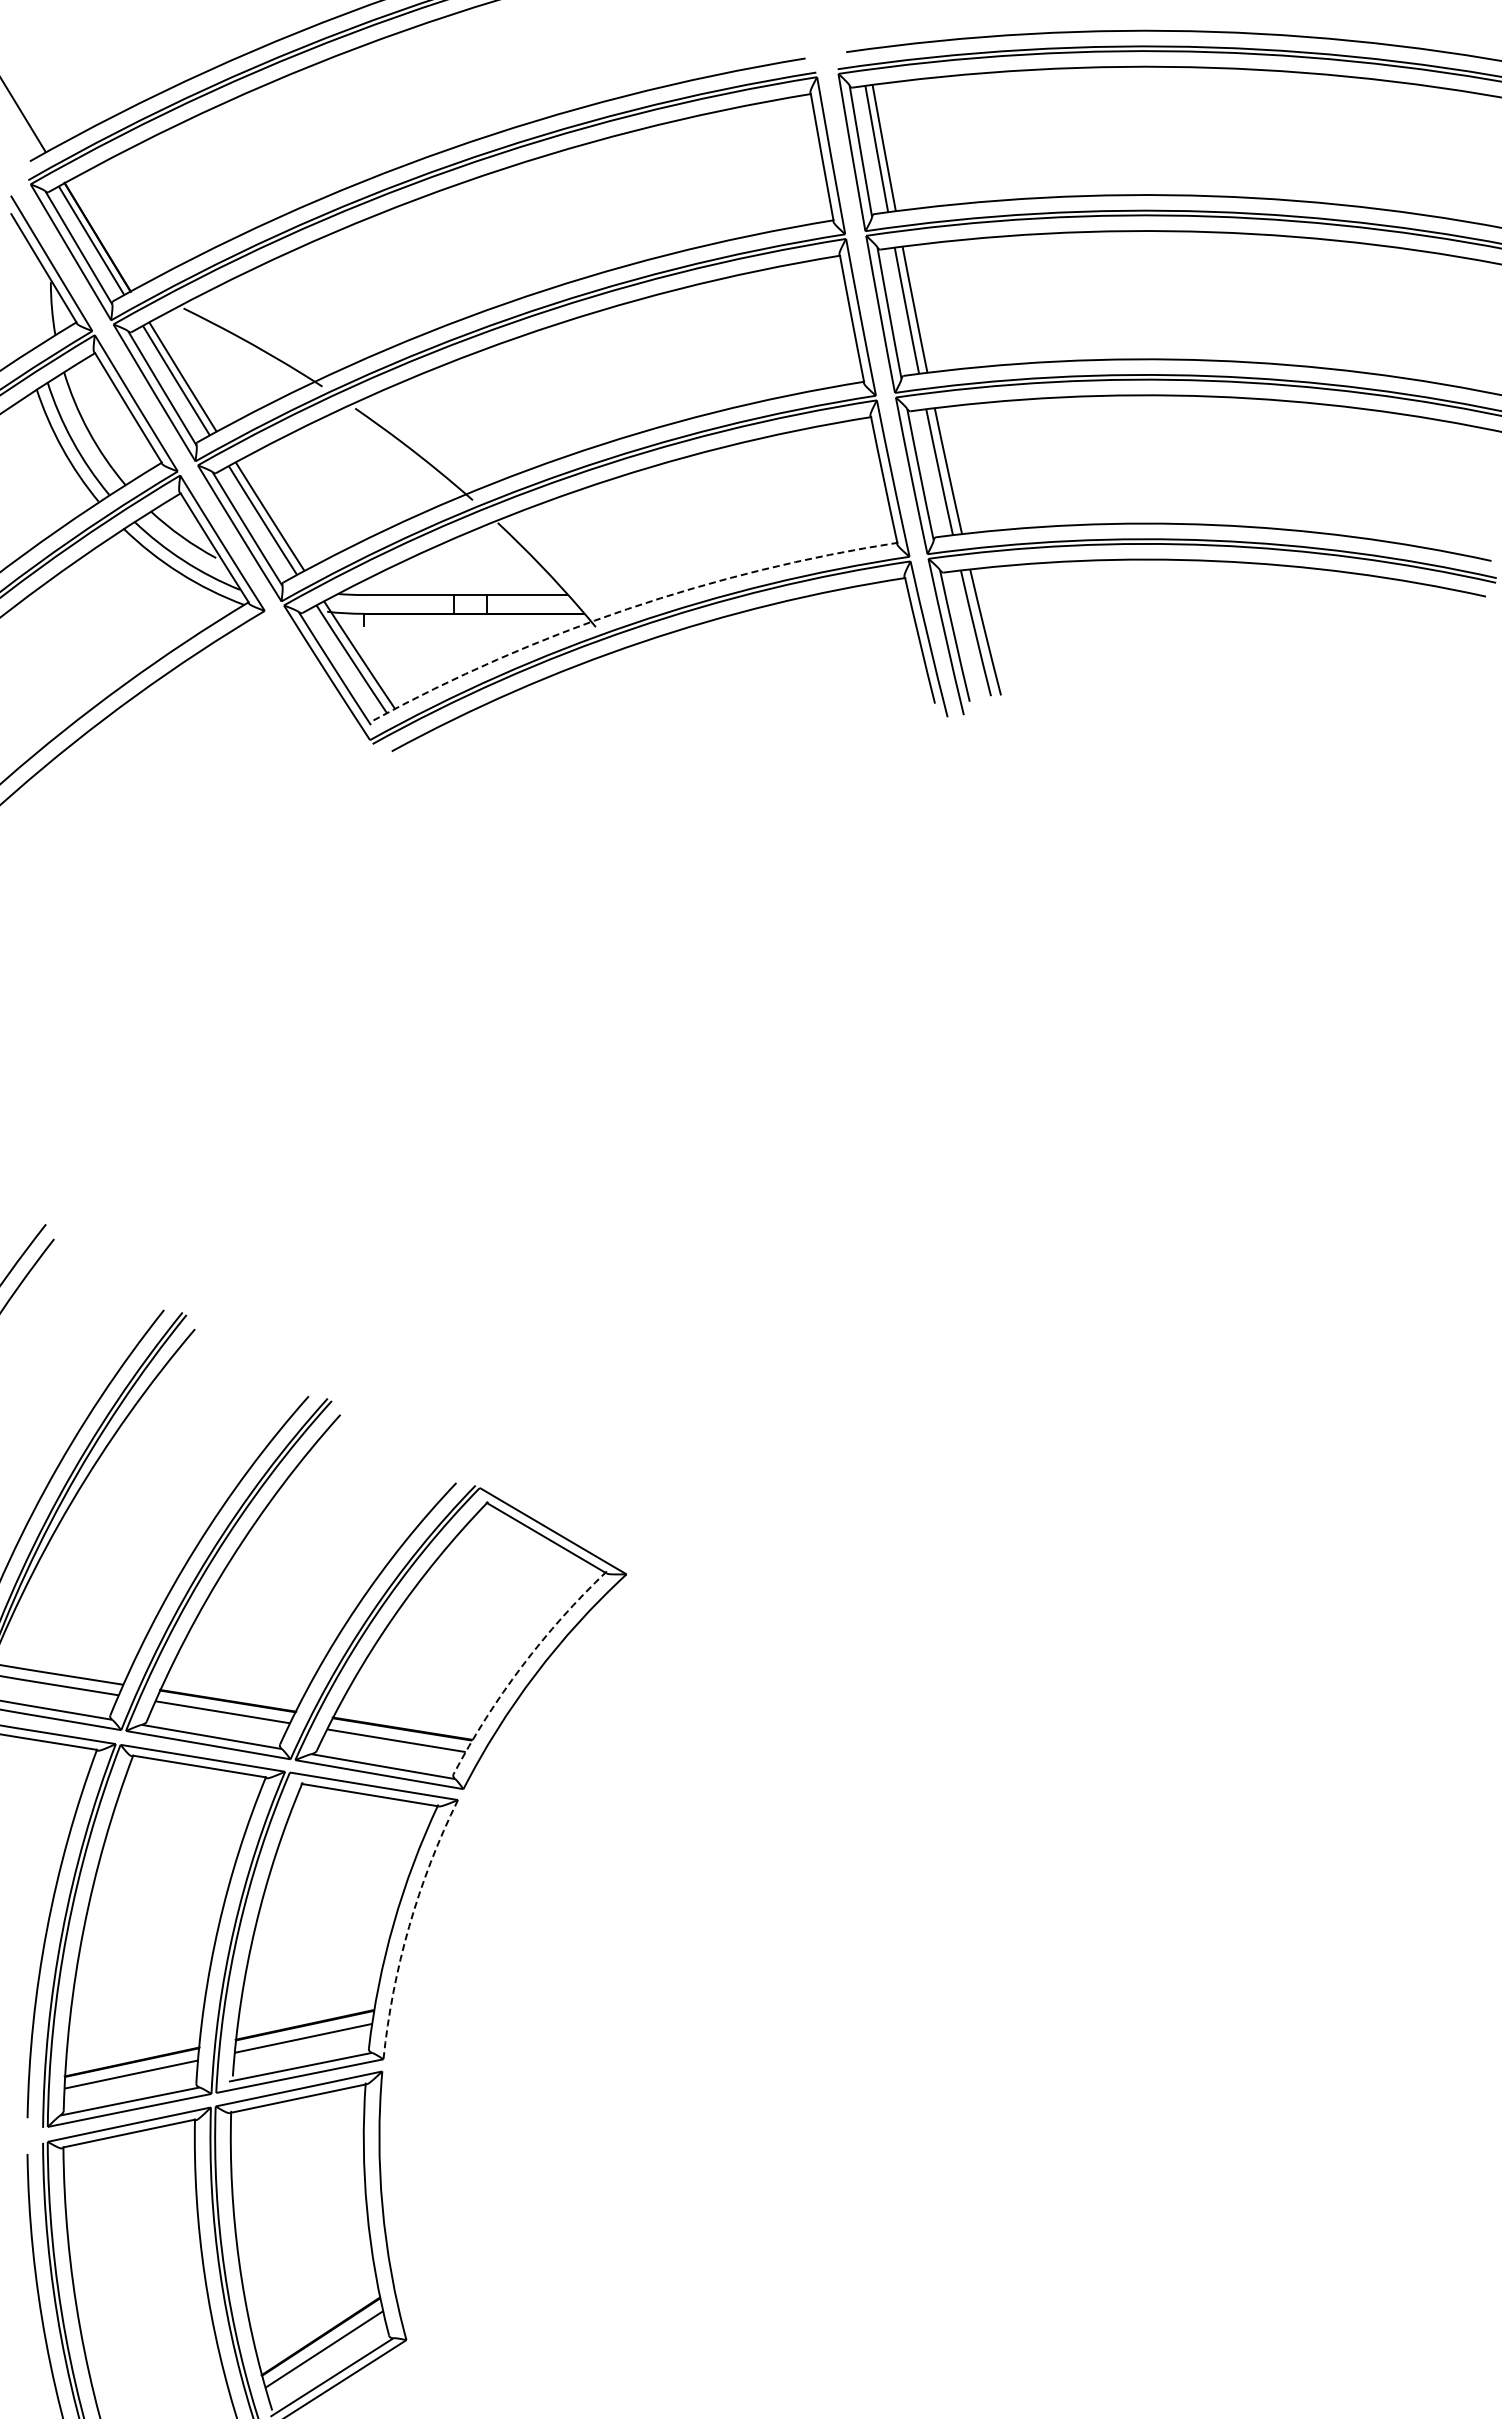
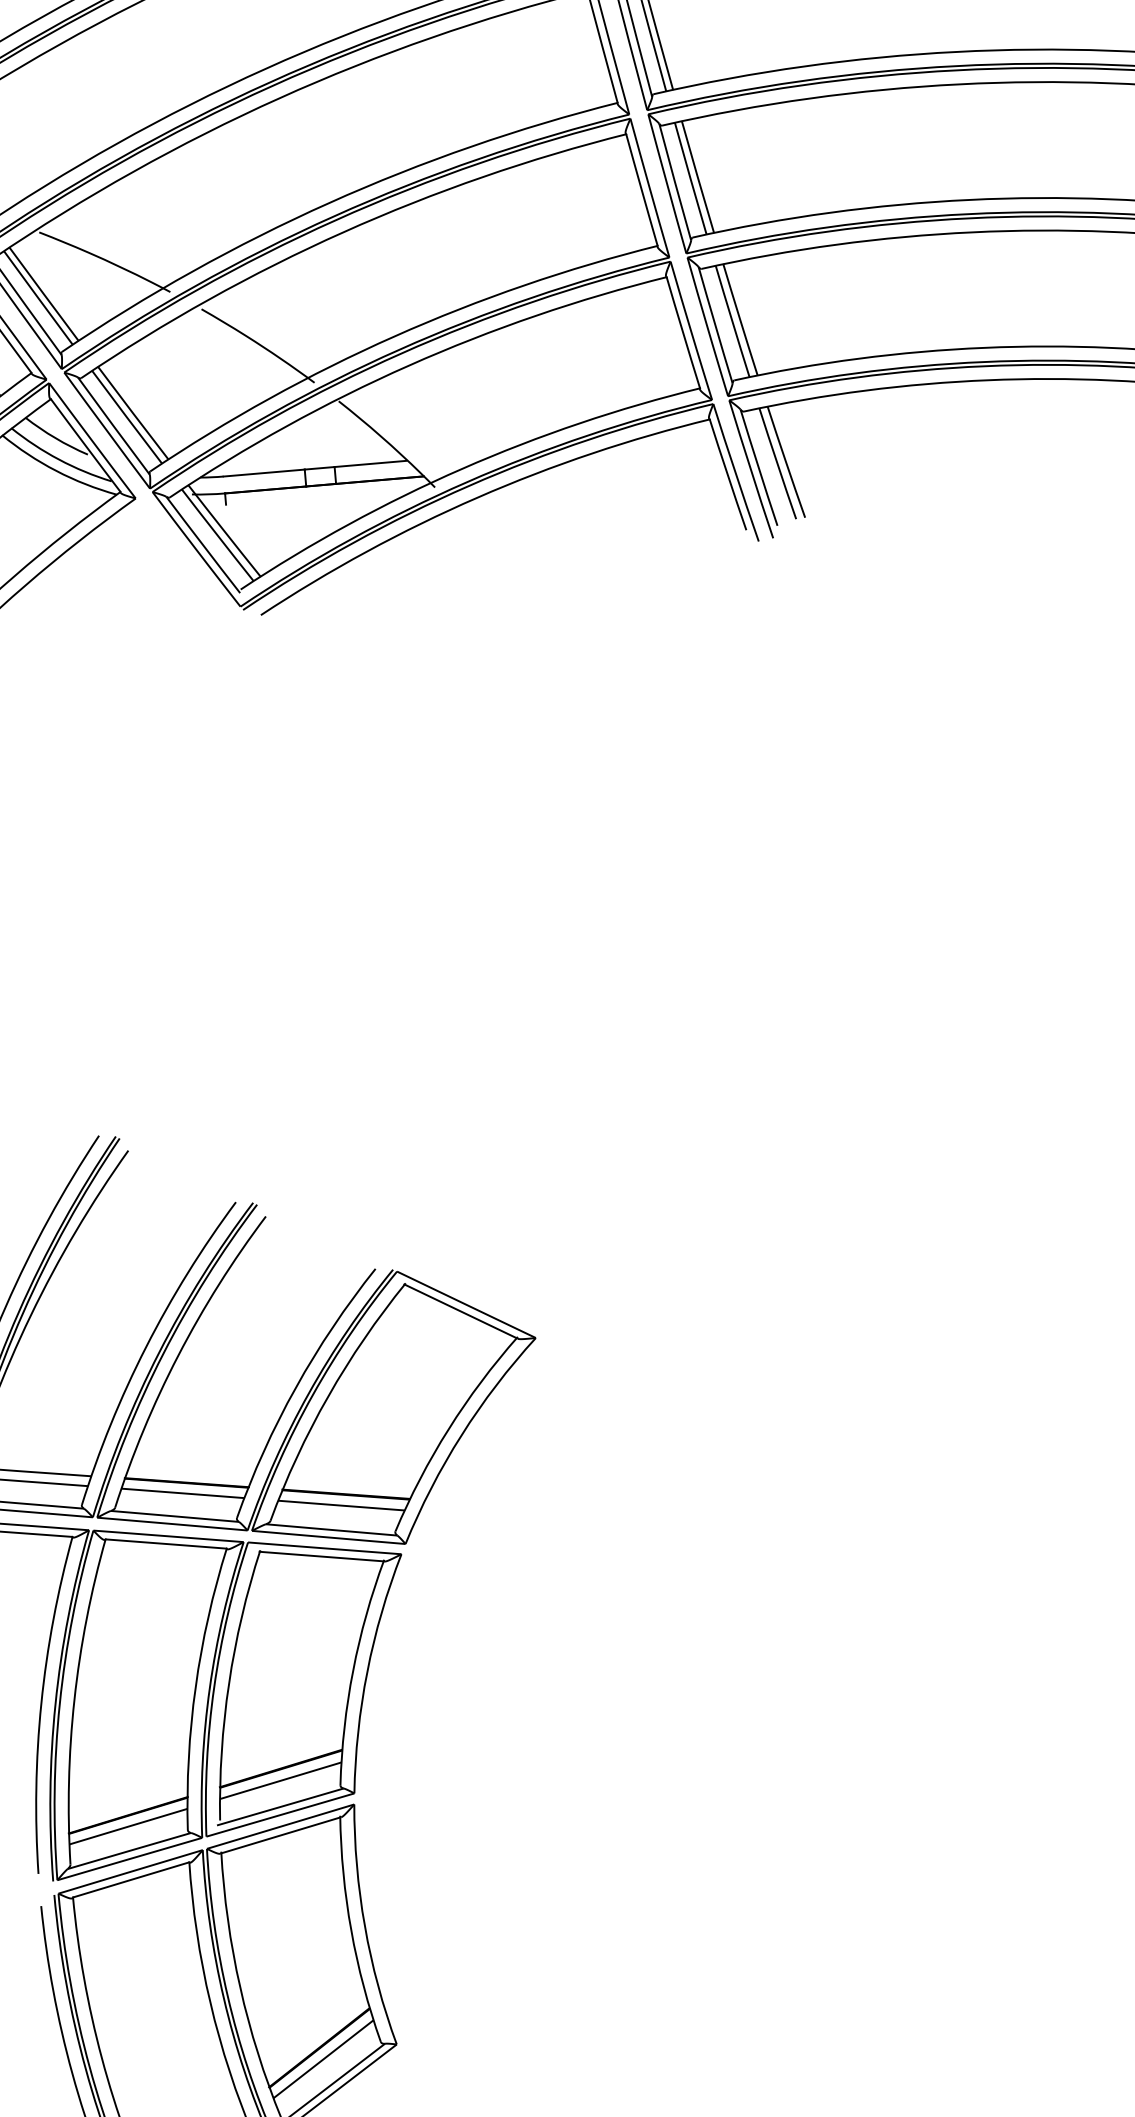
arc: (627, 609) -> (462, 469), dashed -> solid
arc: (521, 1666) -> (448, 1429), dashed -> solid
arc: (409, 1926) -> (367, 1671), dashed -> solid

